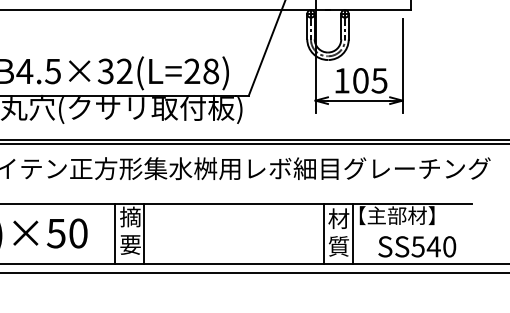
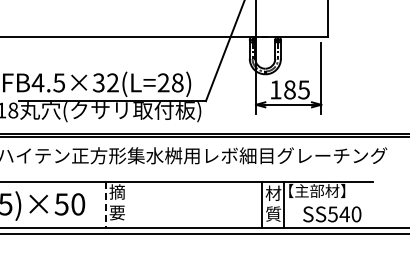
text: (360, 81) -> (289, 90), 105 -> 185
line: (144, 233) -> (127, 204), removed
line: (114, 234) -> (105, 205), solid -> dashed

